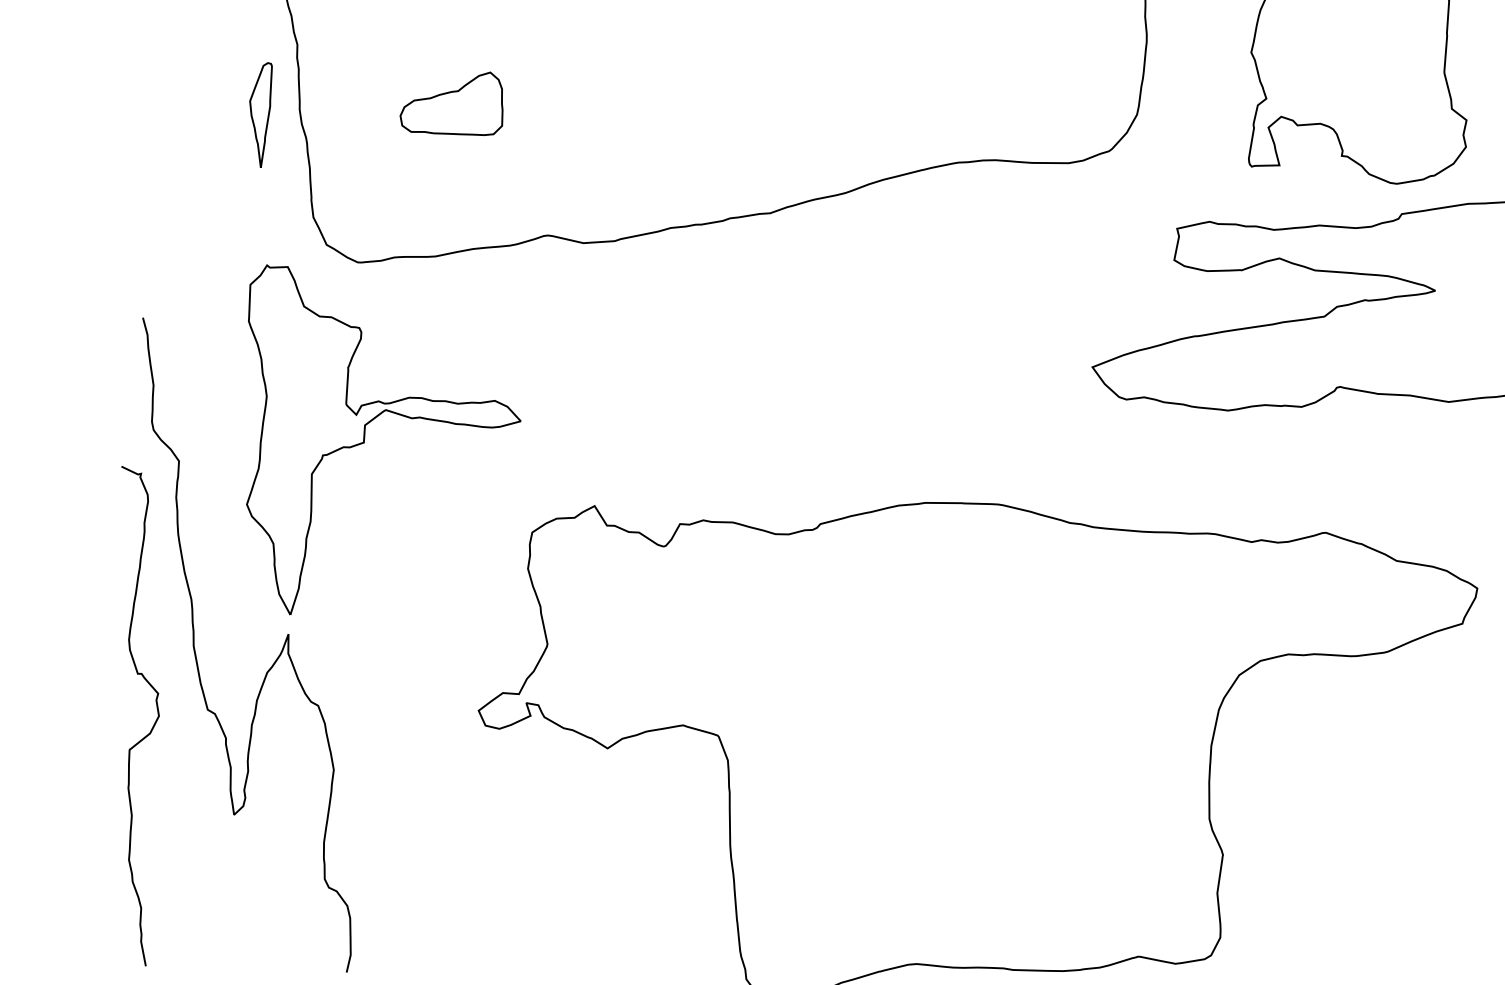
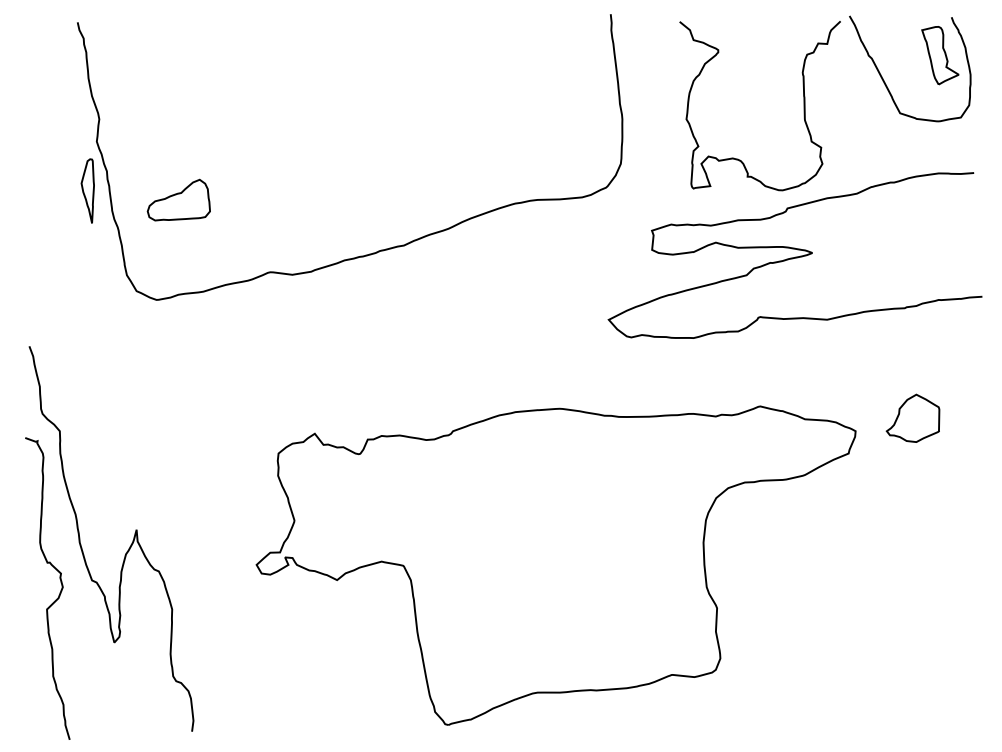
part: (452, 101) -> (178, 199), moved
part: (258, 113) -> (87, 190), moved
part: (364, 443) -> (171, 409), removed

